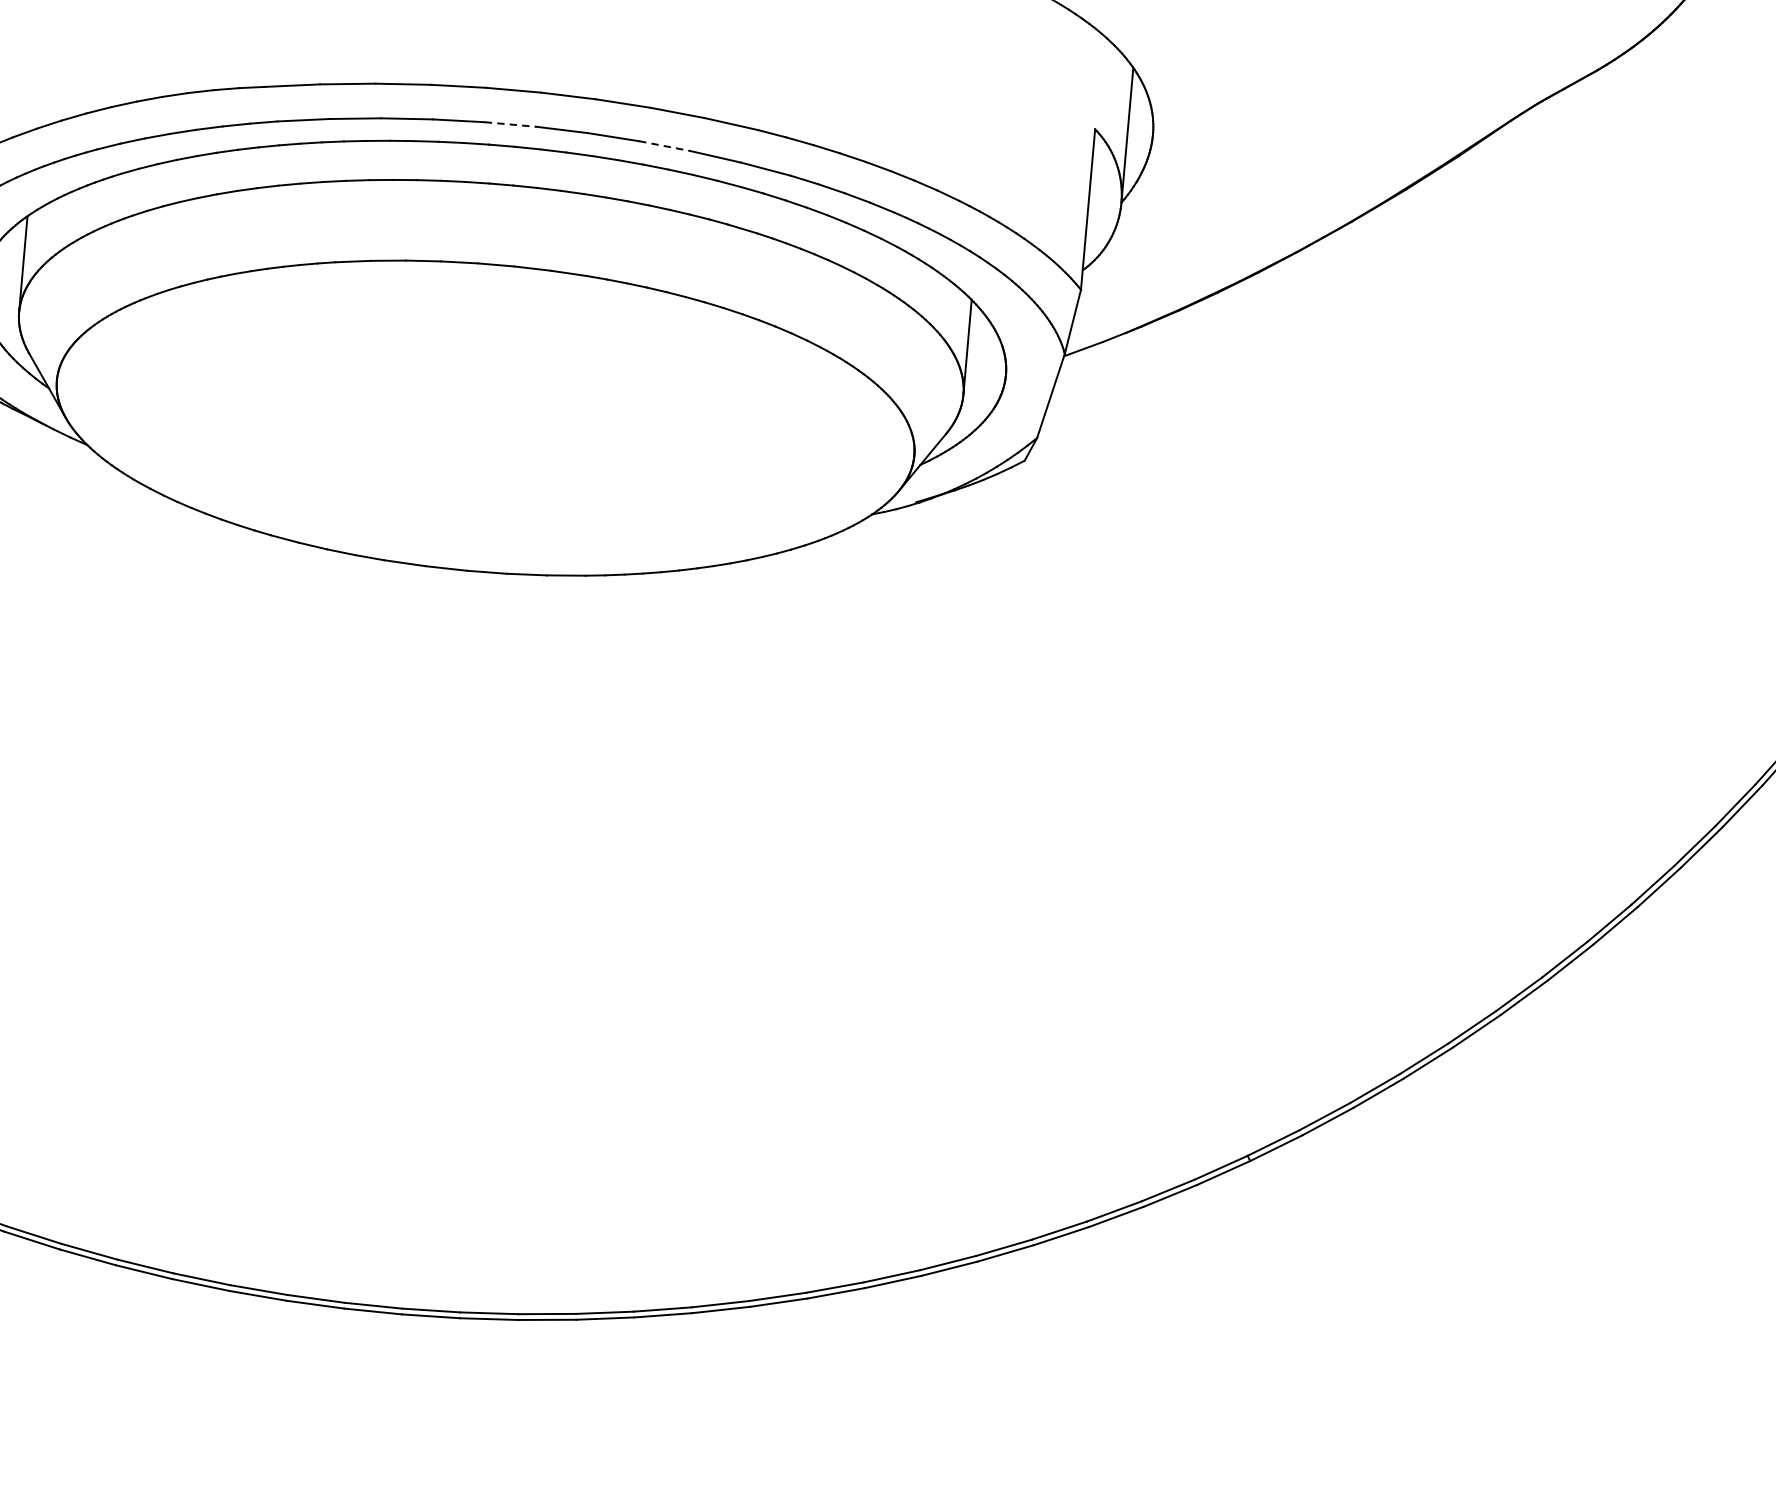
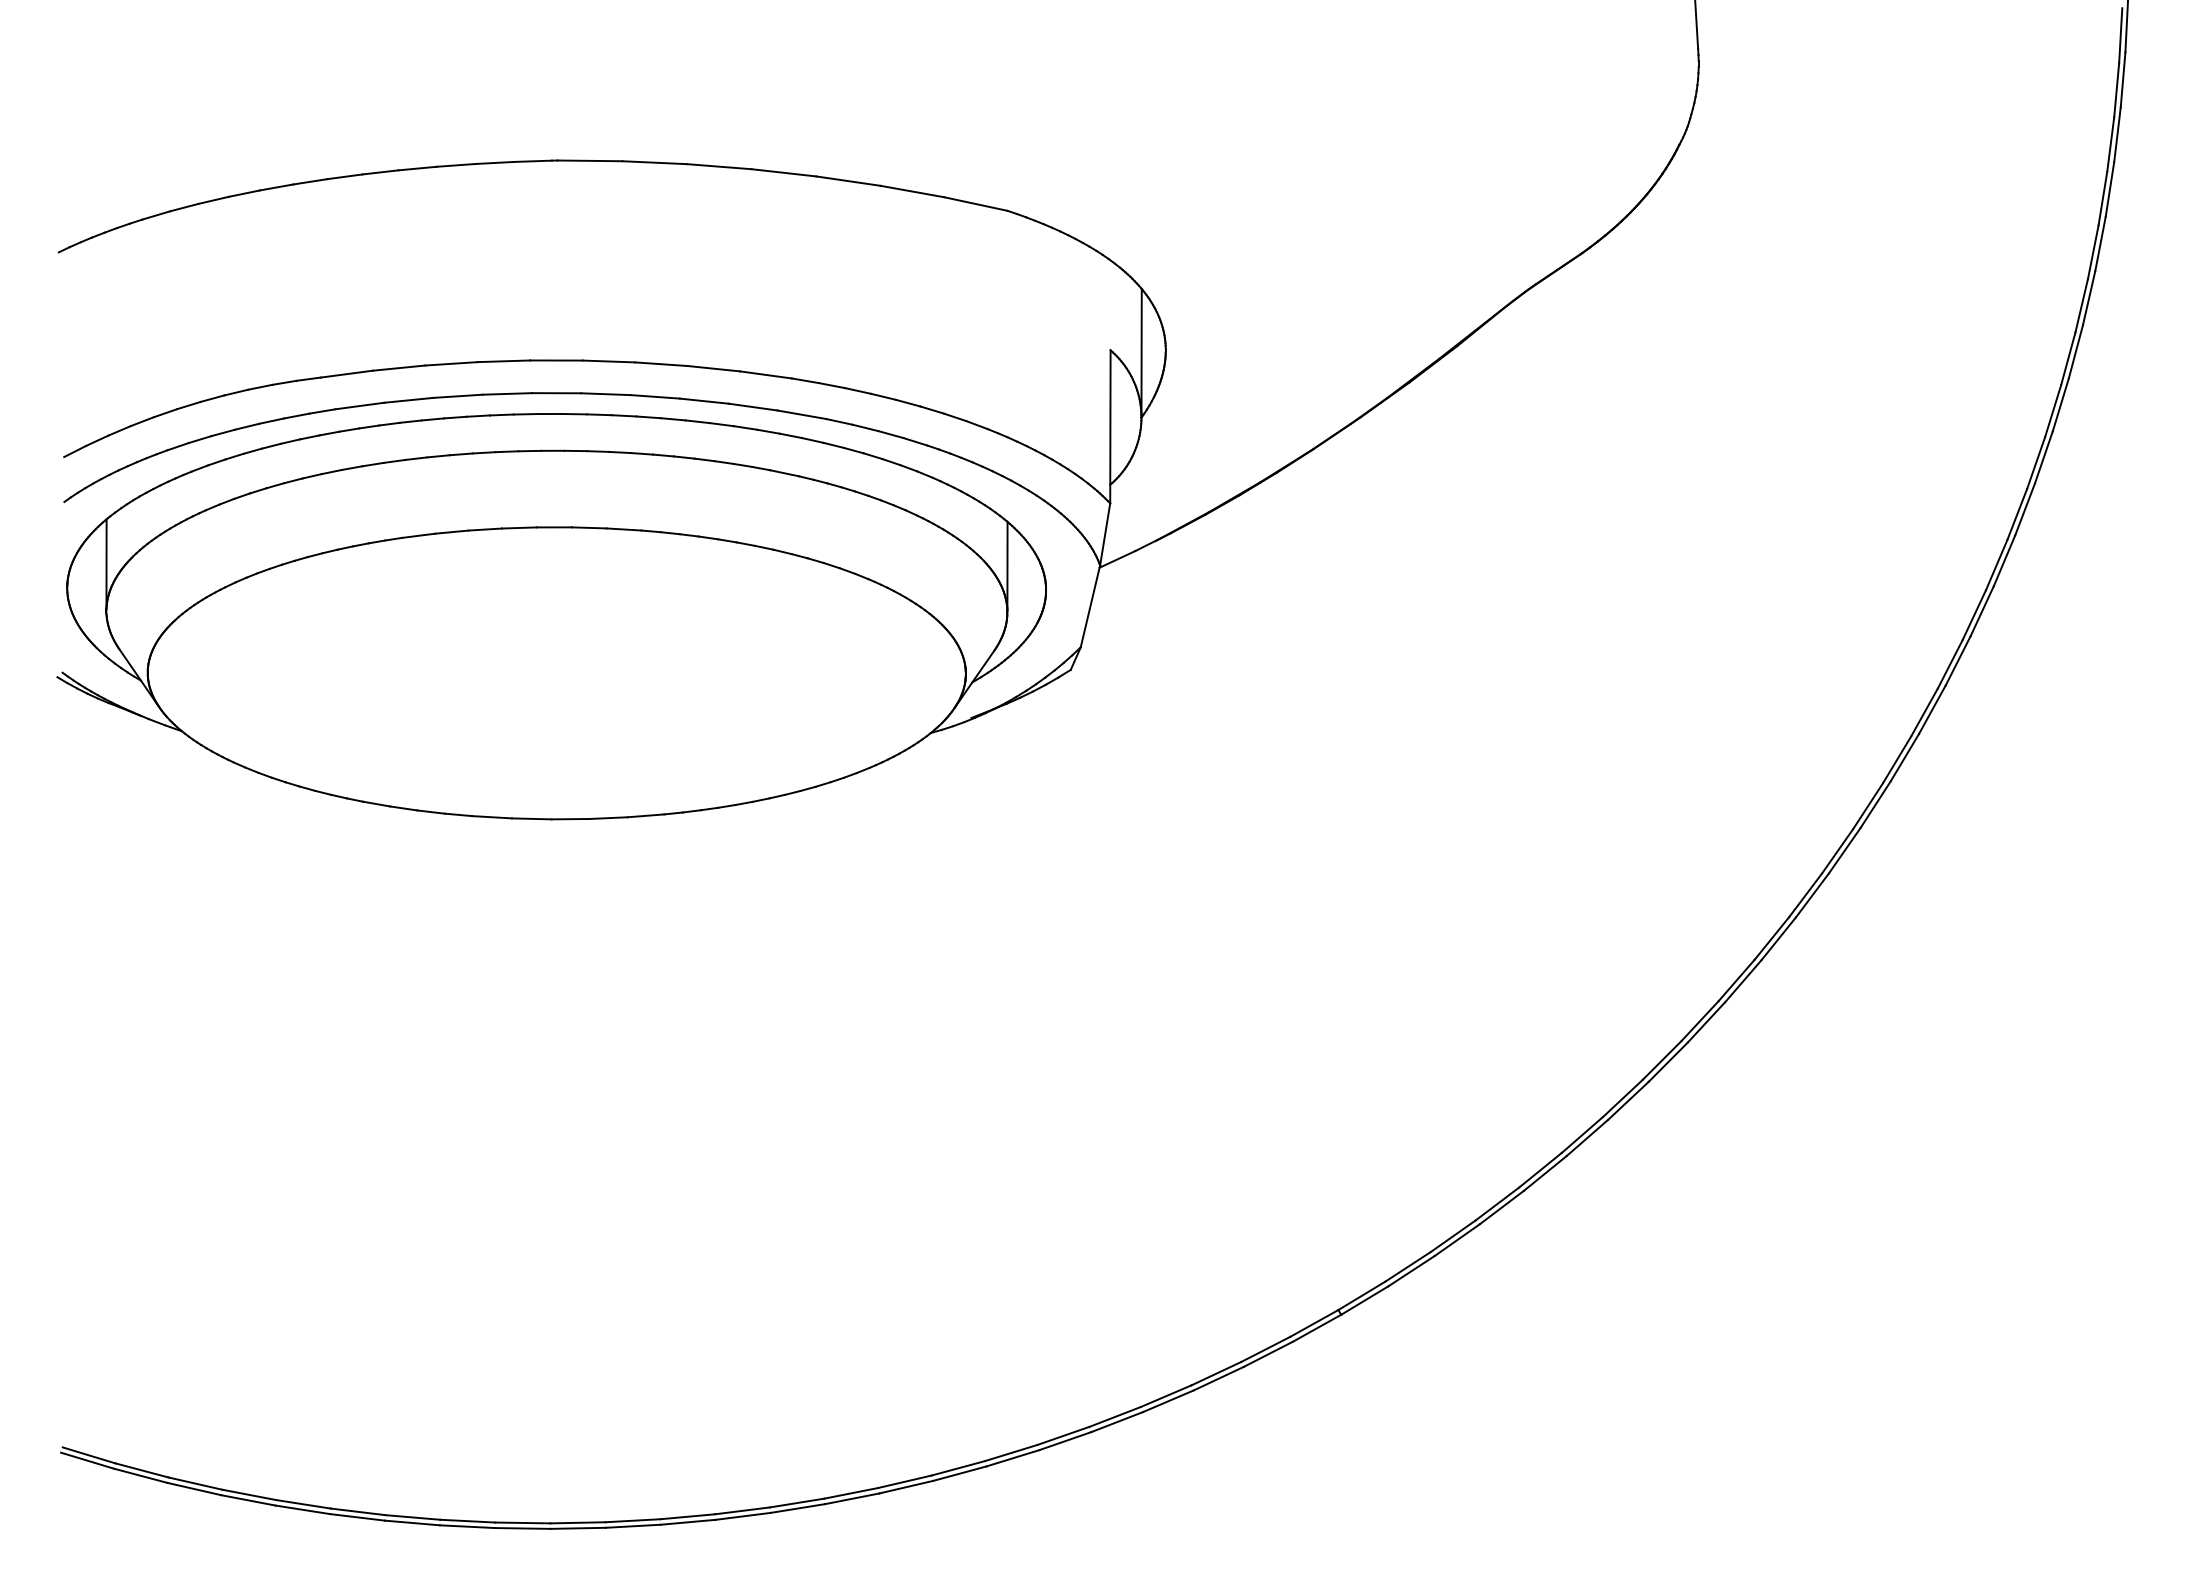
line: (510, 124) -> (556, 393), dashed -> solid
line: (664, 146) -> (704, 401), dashed -> solid

